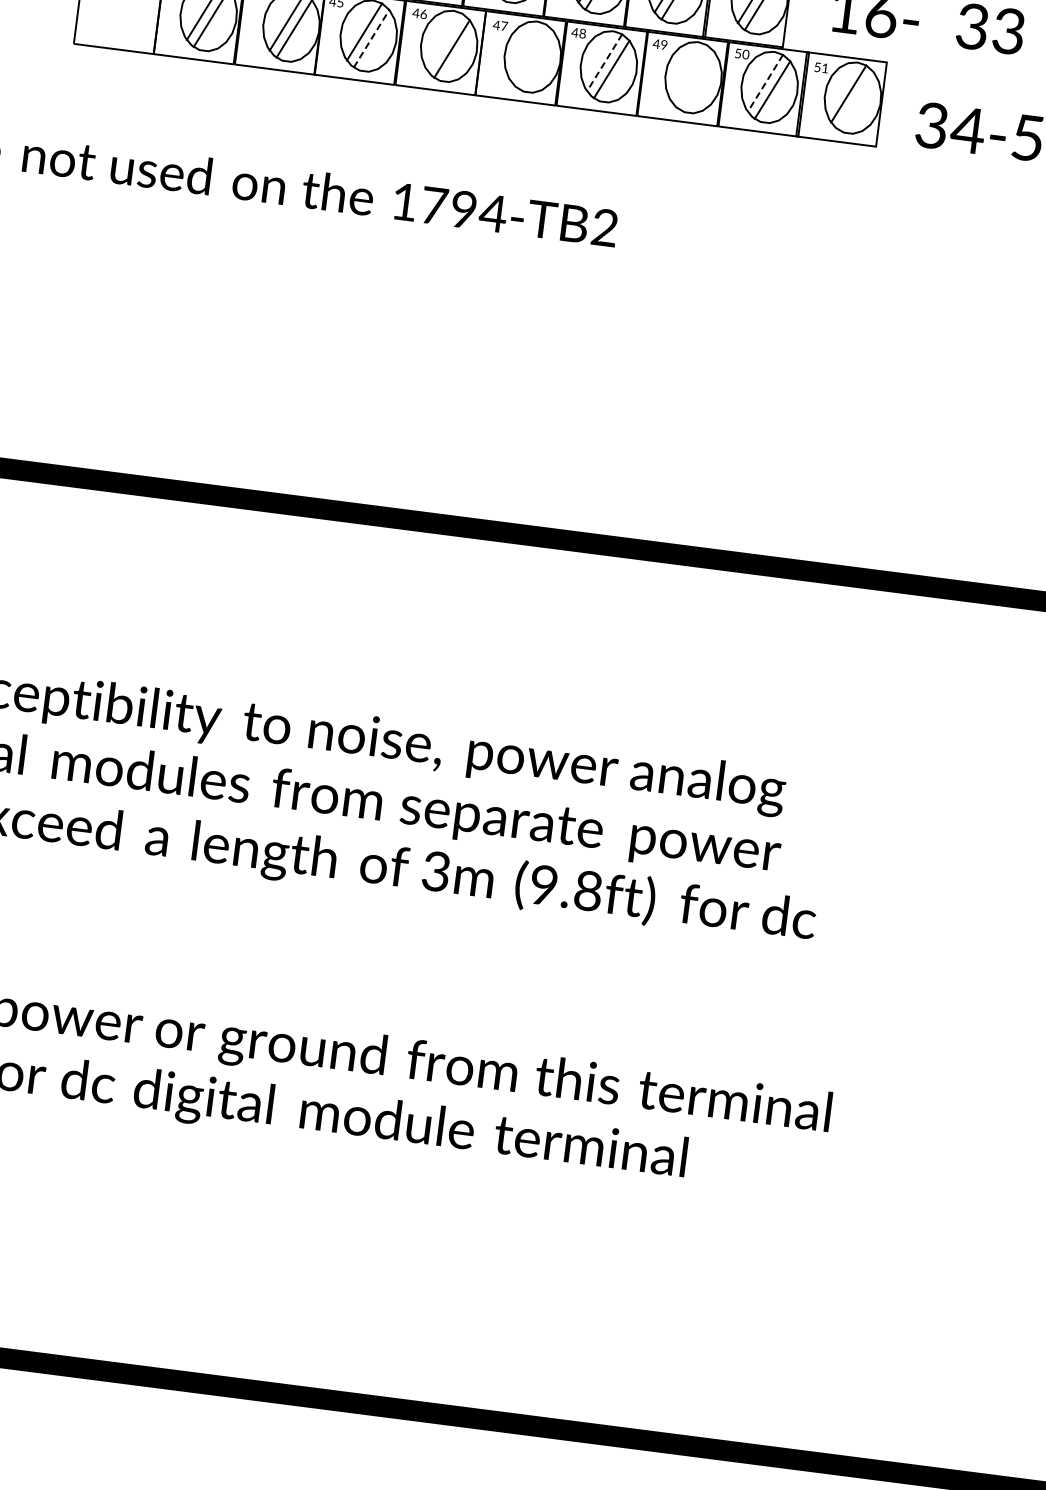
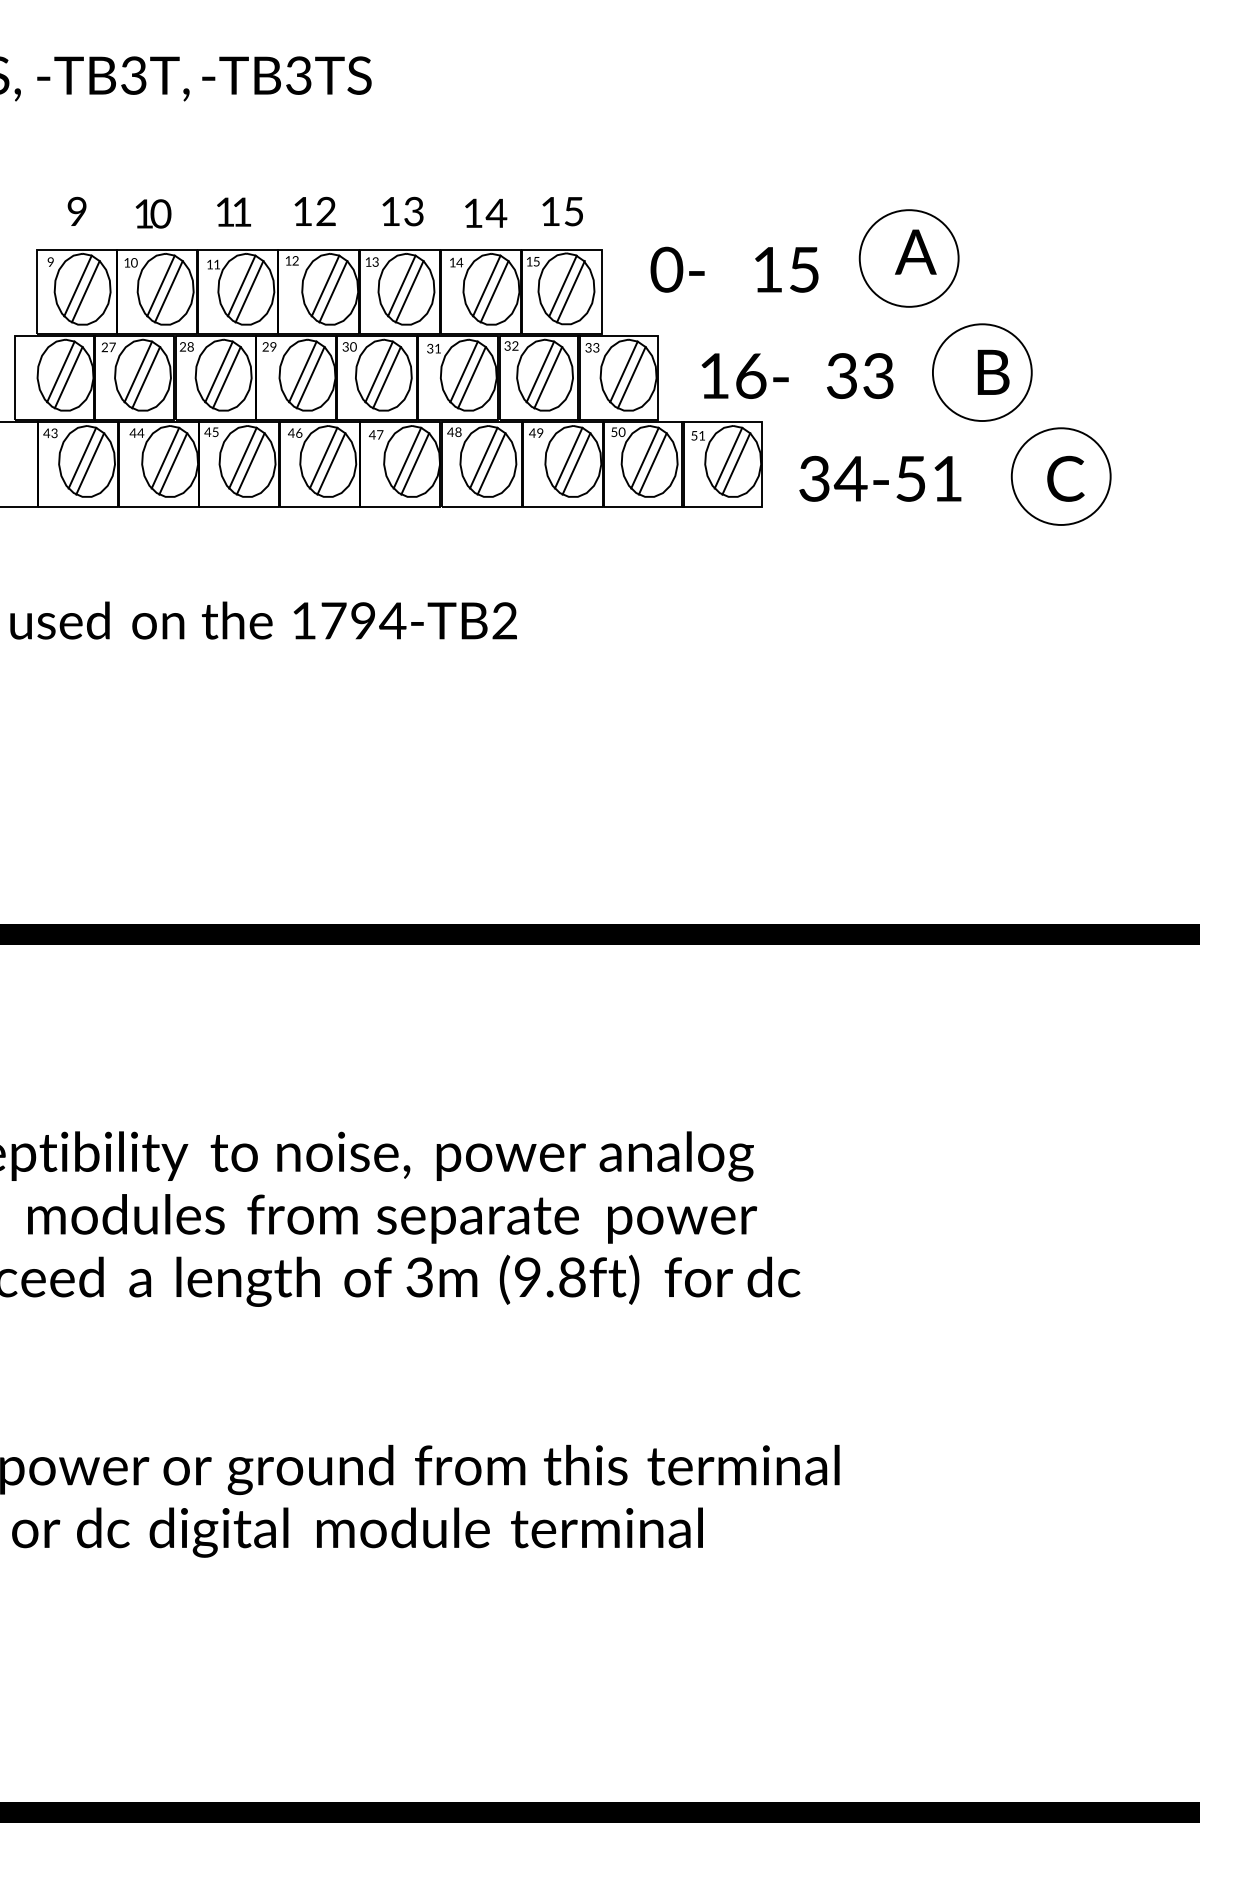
line: (371, 38) -> (250, 463), dashed -> solid
line: (444, 41) -> (323, 457), added
line: (528, 52) -> (407, 457), added
line: (535, 59) -> (415, 463), added
line: (604, 63) -> (483, 458), dashed -> solid
line: (689, 72) -> (568, 457), added
line: (696, 79) -> (576, 463), added
line: (764, 83) -> (644, 458), dashed -> solid
line: (856, 100) -> (736, 463), added

